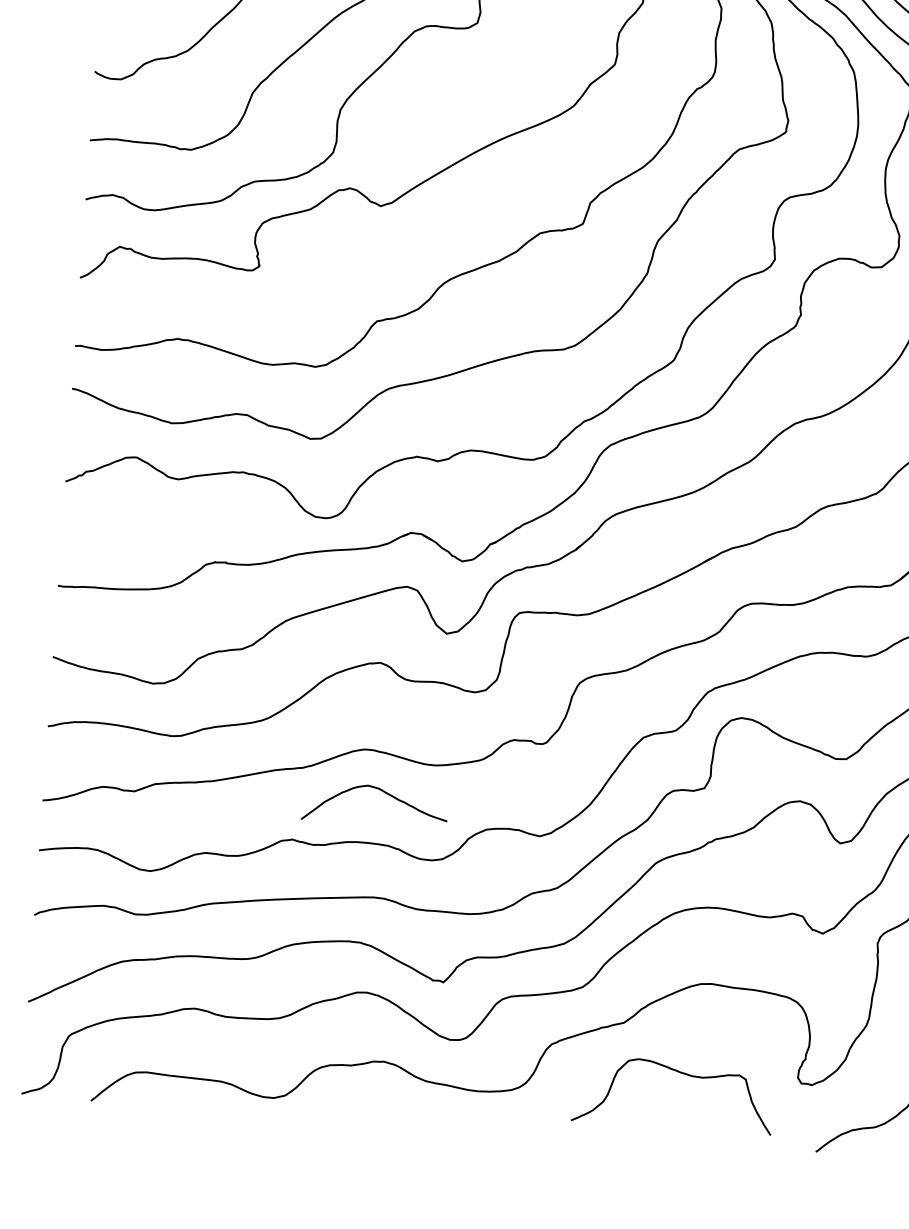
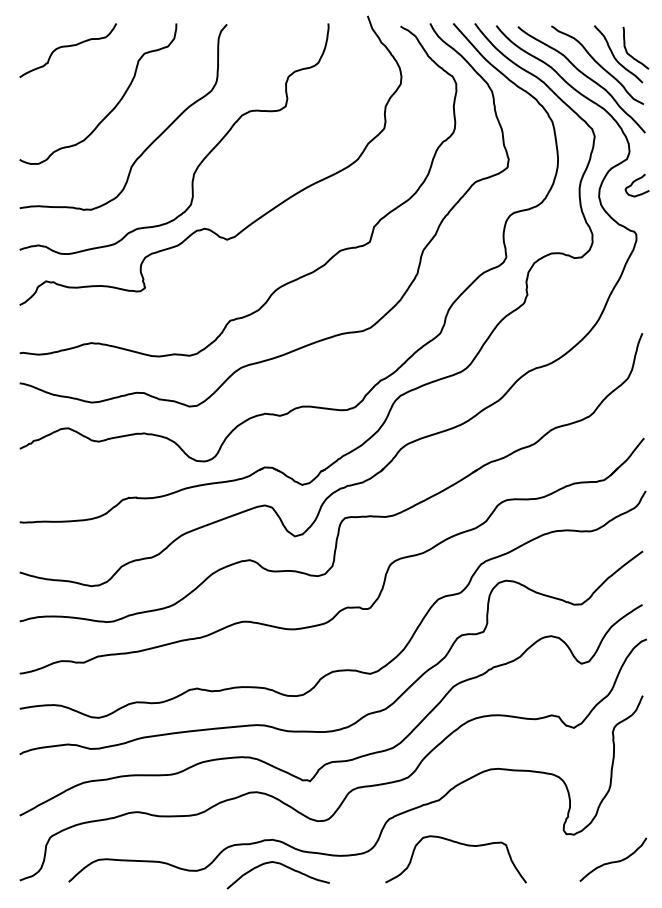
curve: (380, 791) -> (281, 865), moved
curve: (679, 1073) -> (459, 844), moved

